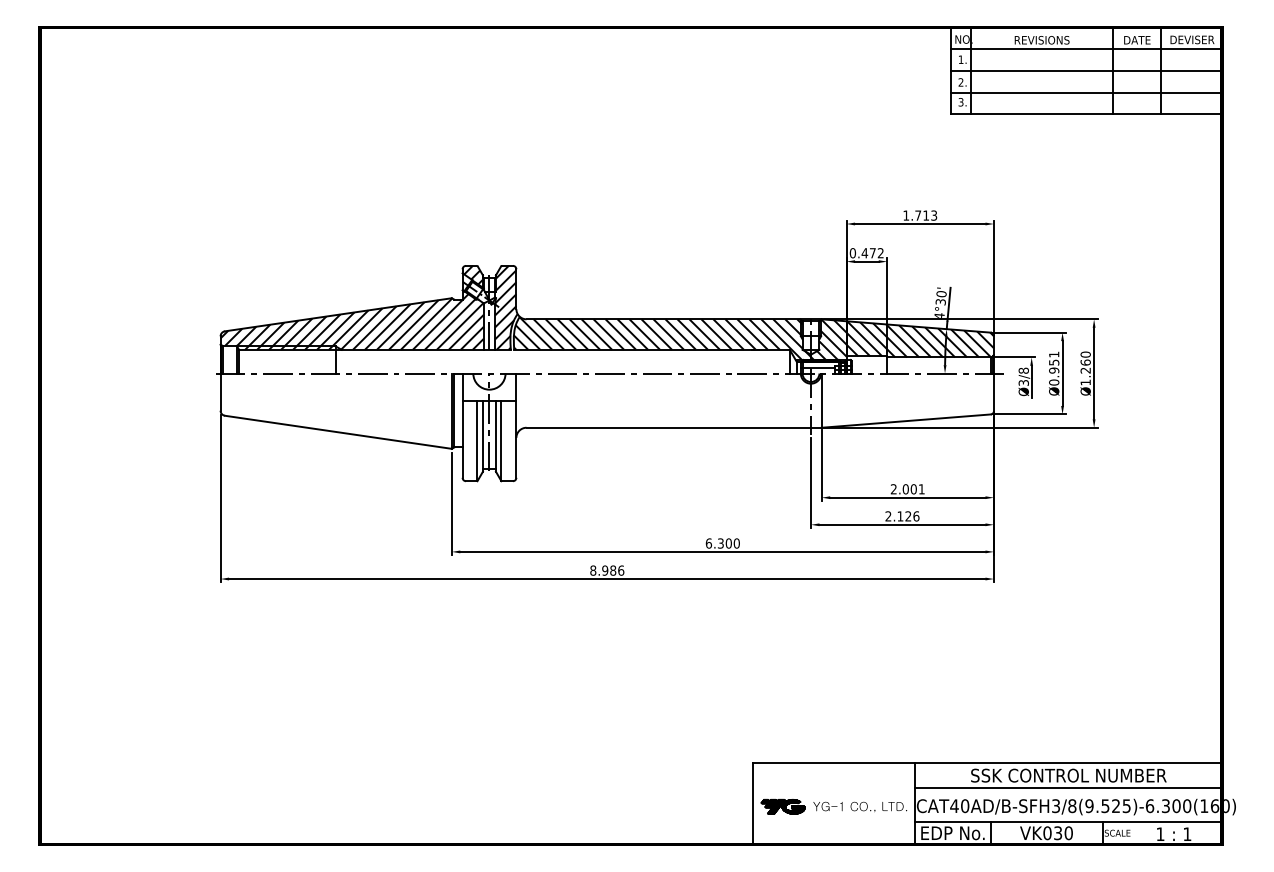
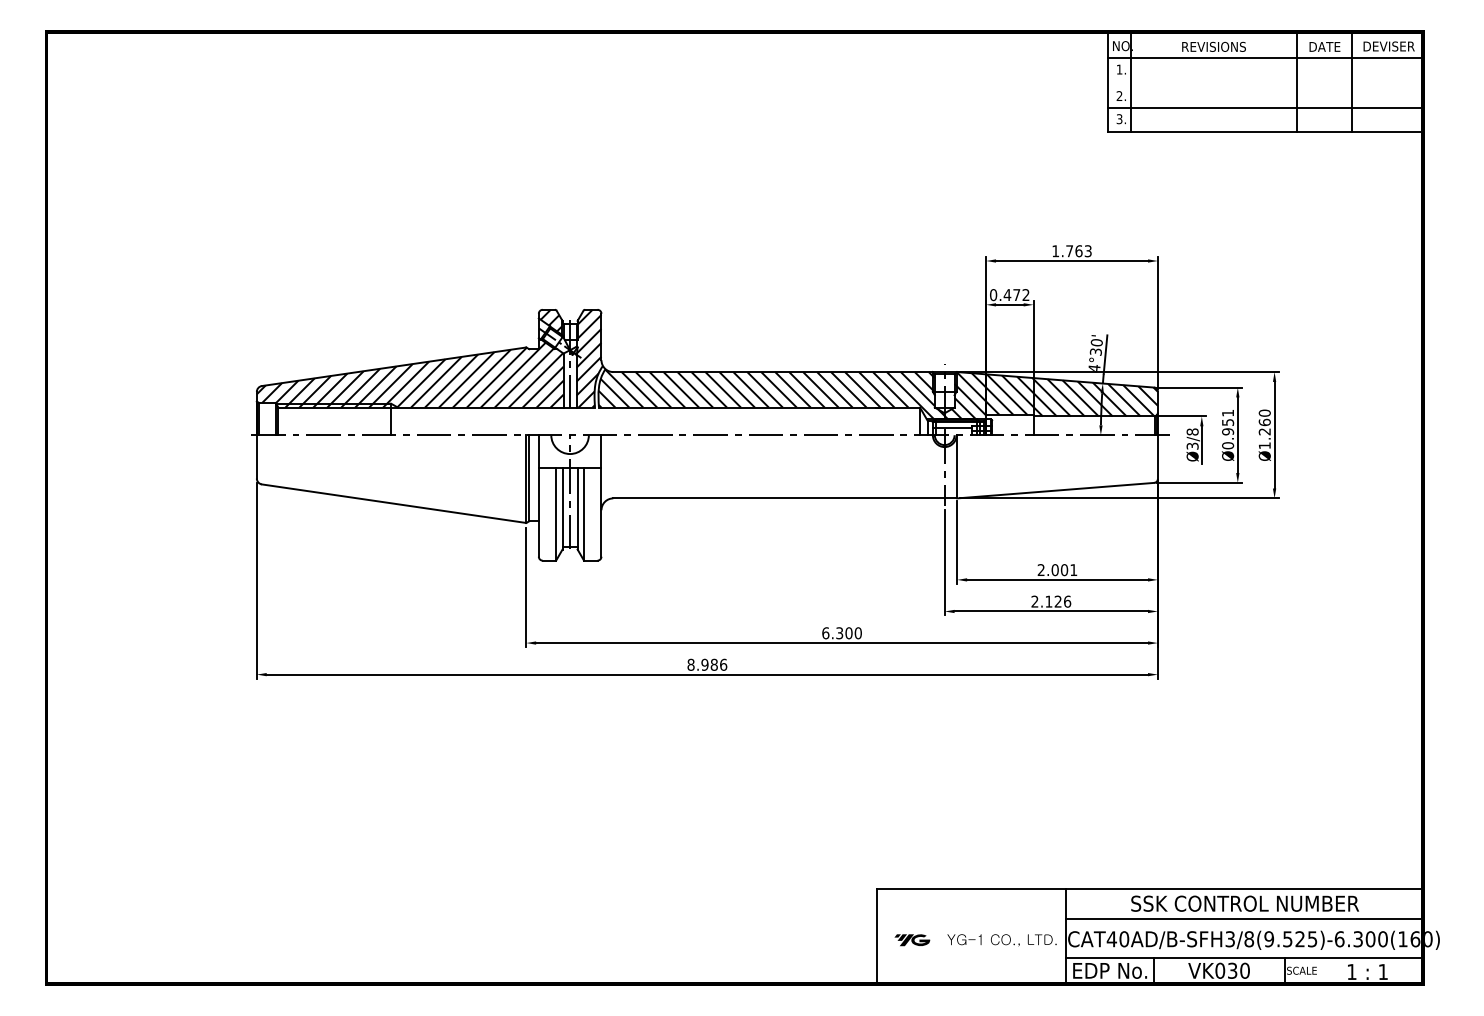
line: (1086, 70) -> (1265, 82), removed
text: (925, 215) -> (1078, 251), 1.713 -> 1.763
part: (783, 807) -> (912, 940), size x0.7

